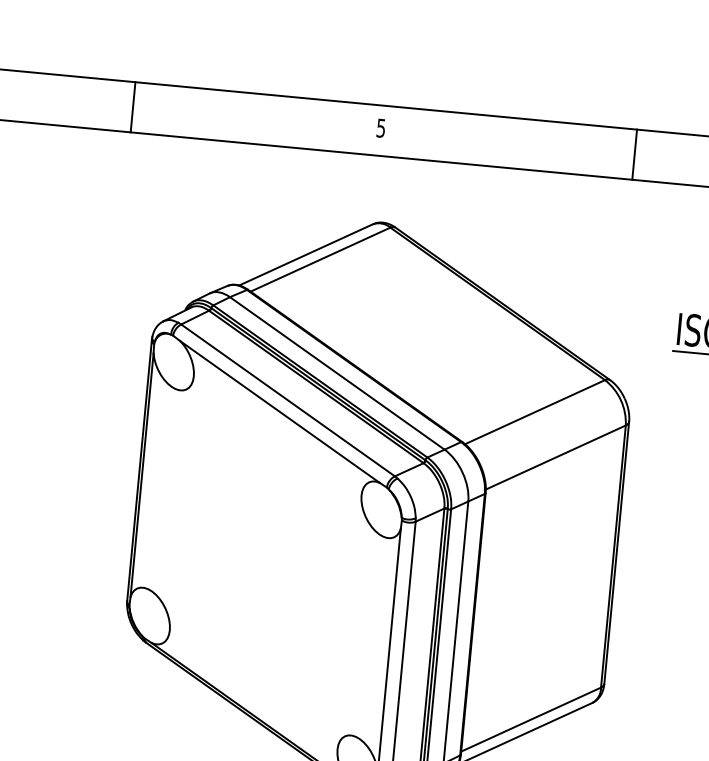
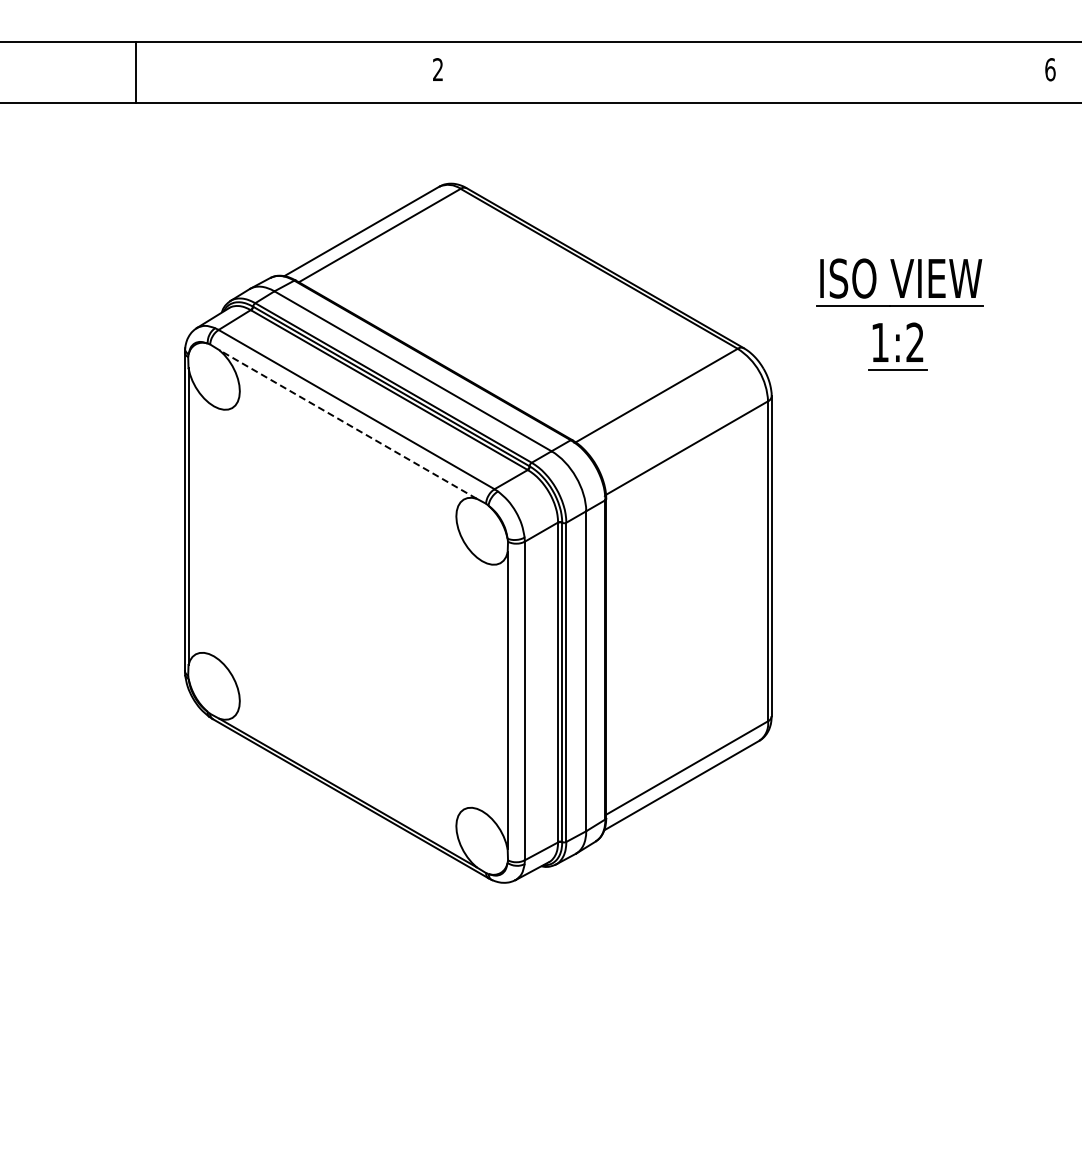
text: (380, 128) -> (437, 69), 5 -> 2
line: (634, 154) -> (747, 72), removed
line: (280, 411) -> (348, 424), solid -> dashed

